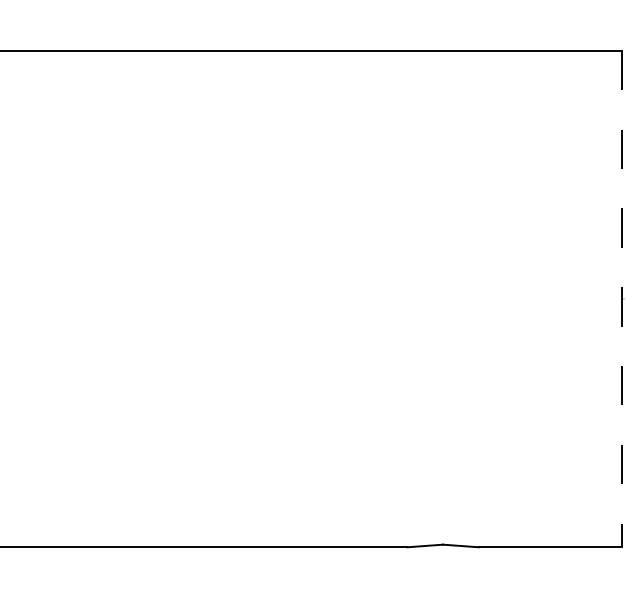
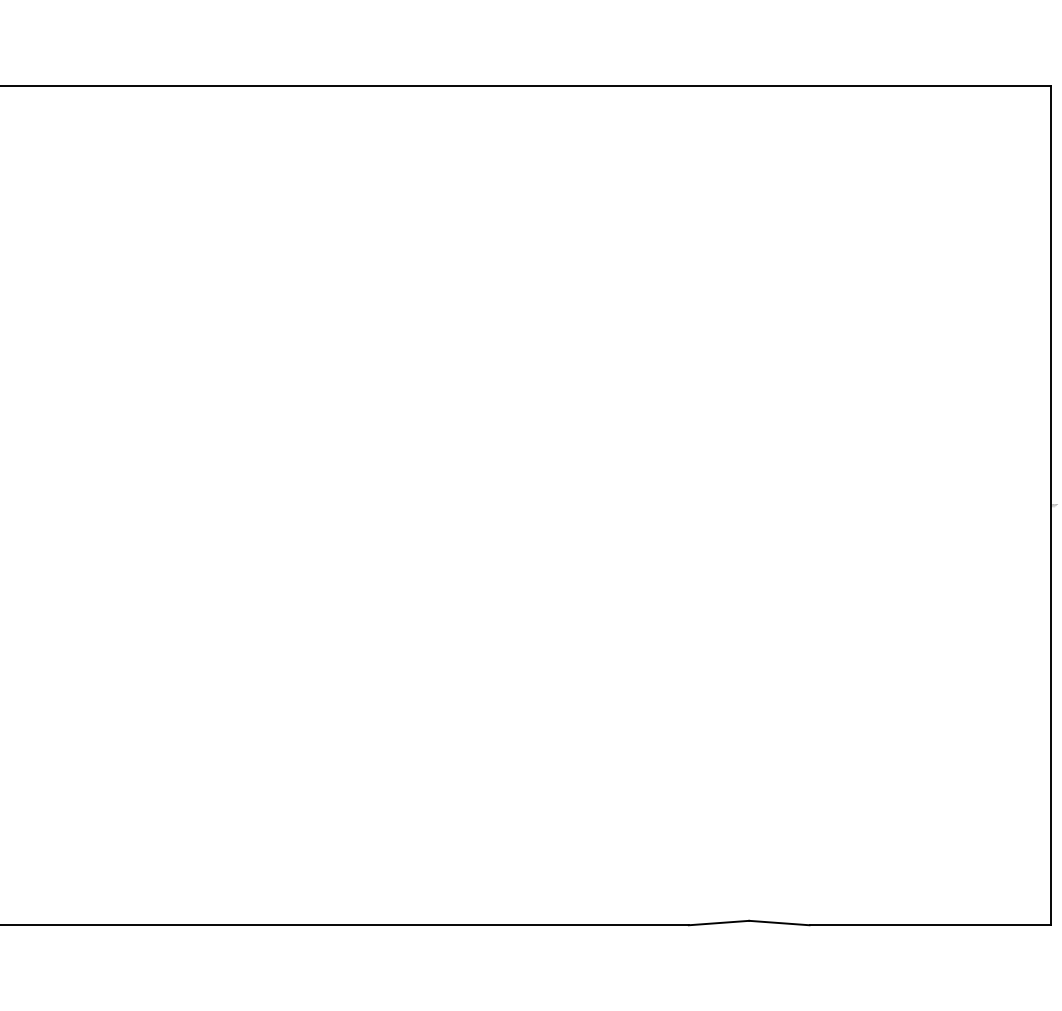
line: (621, 299) -> (1050, 506), dashed -> solid

